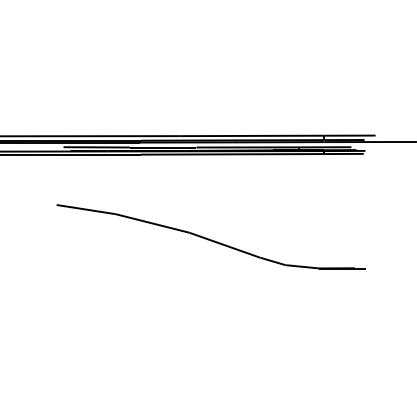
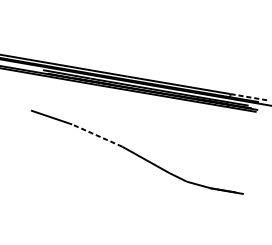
line: (349, 135) -> (248, 97), solid -> dashed
line: (152, 223) -> (97, 135), solid -> dashed

